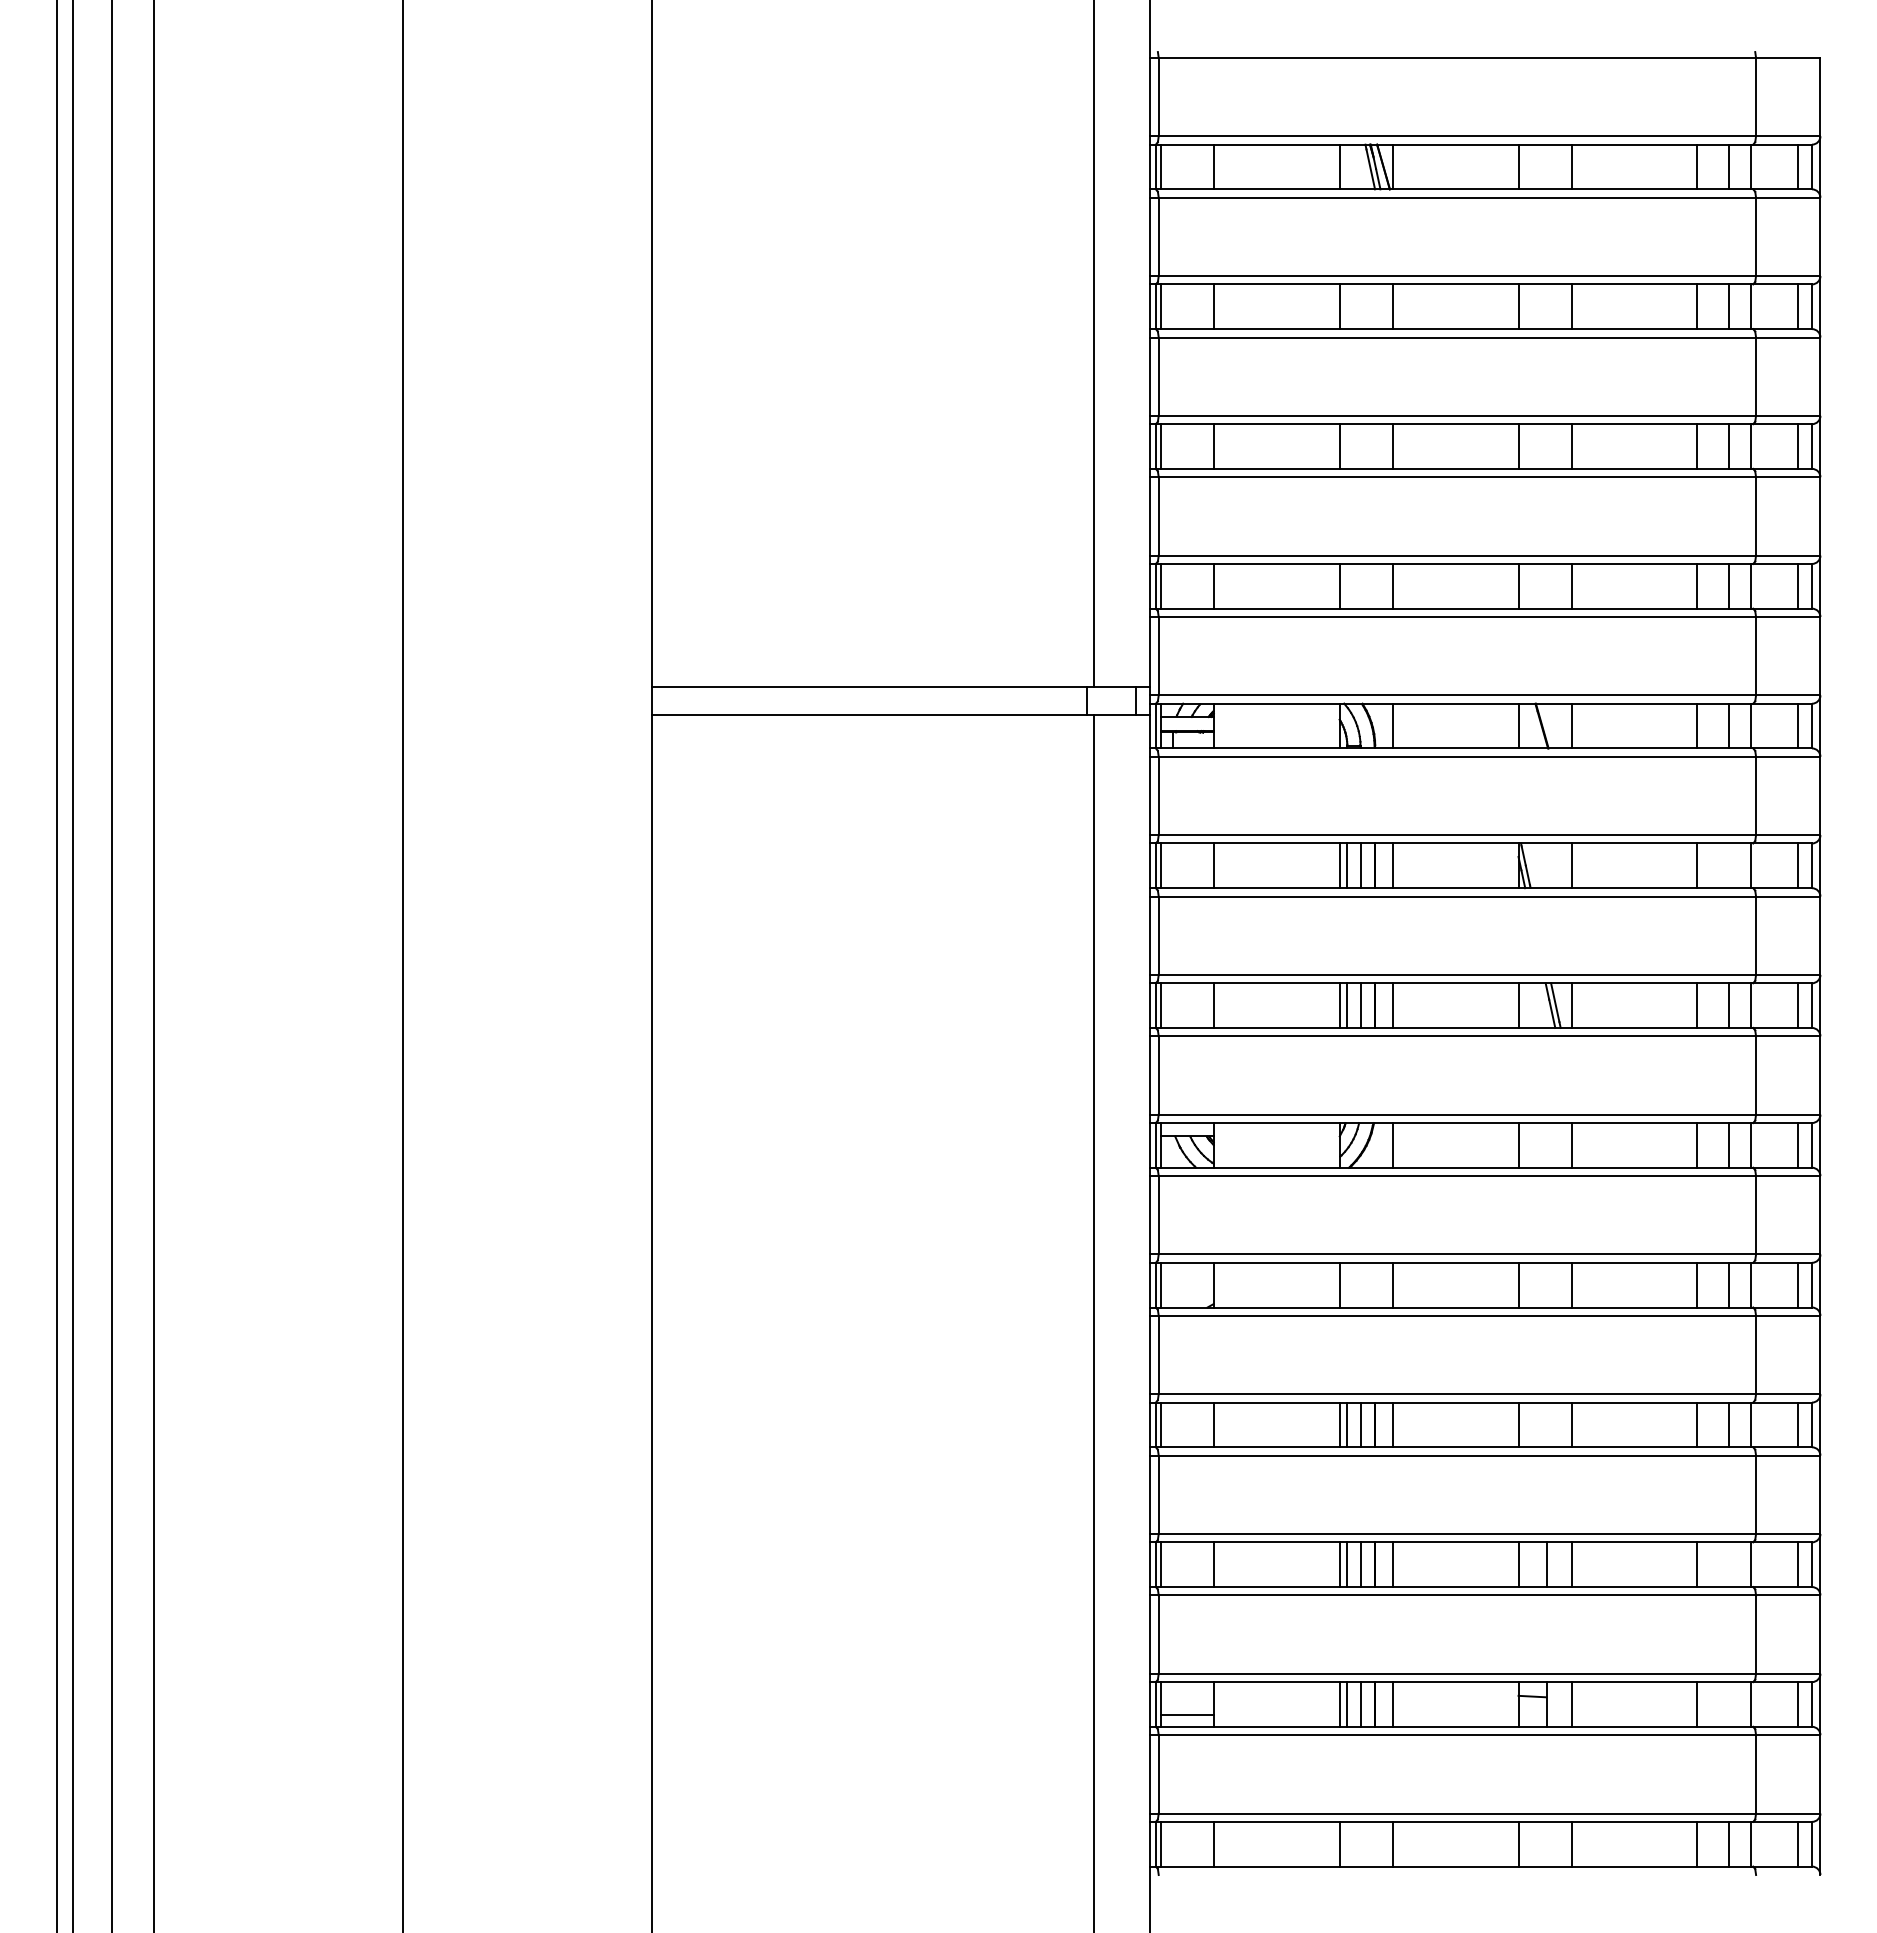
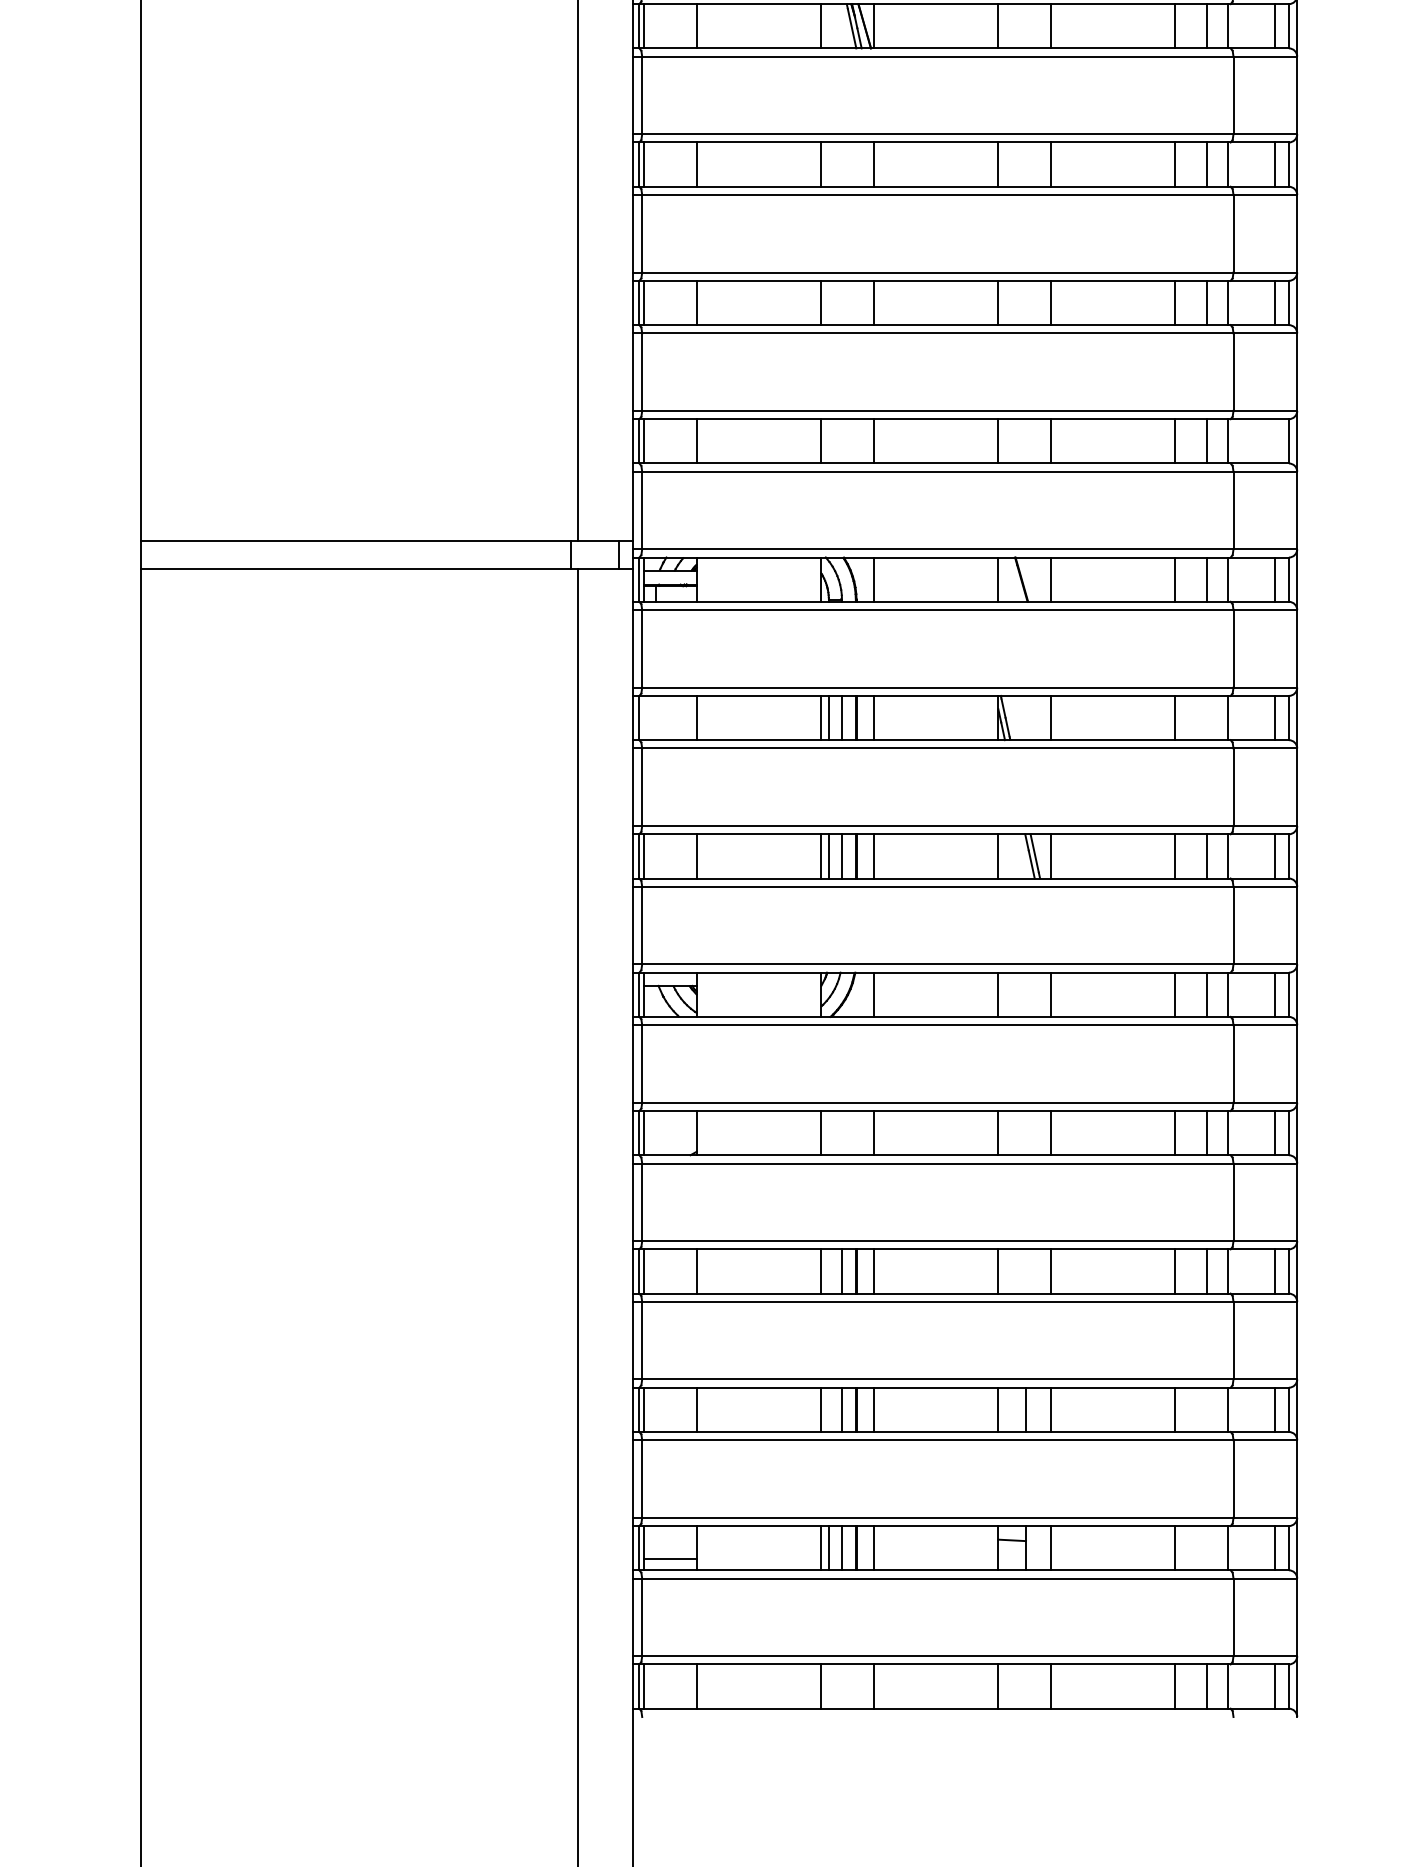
line: (1797, 585) -> (1274, 440), removed
line: (1160, 865) -> (643, 717), removed
line: (1347, 1424) -> (829, 1271), removed
line: (1347, 1564) -> (829, 1409), removed

